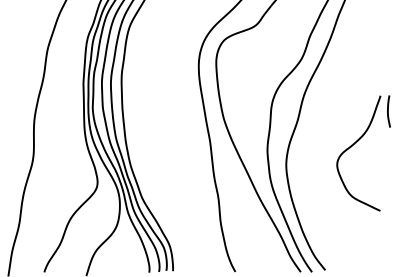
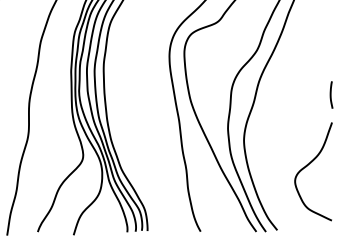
curve: (352, 146) -> (308, 165), moved

